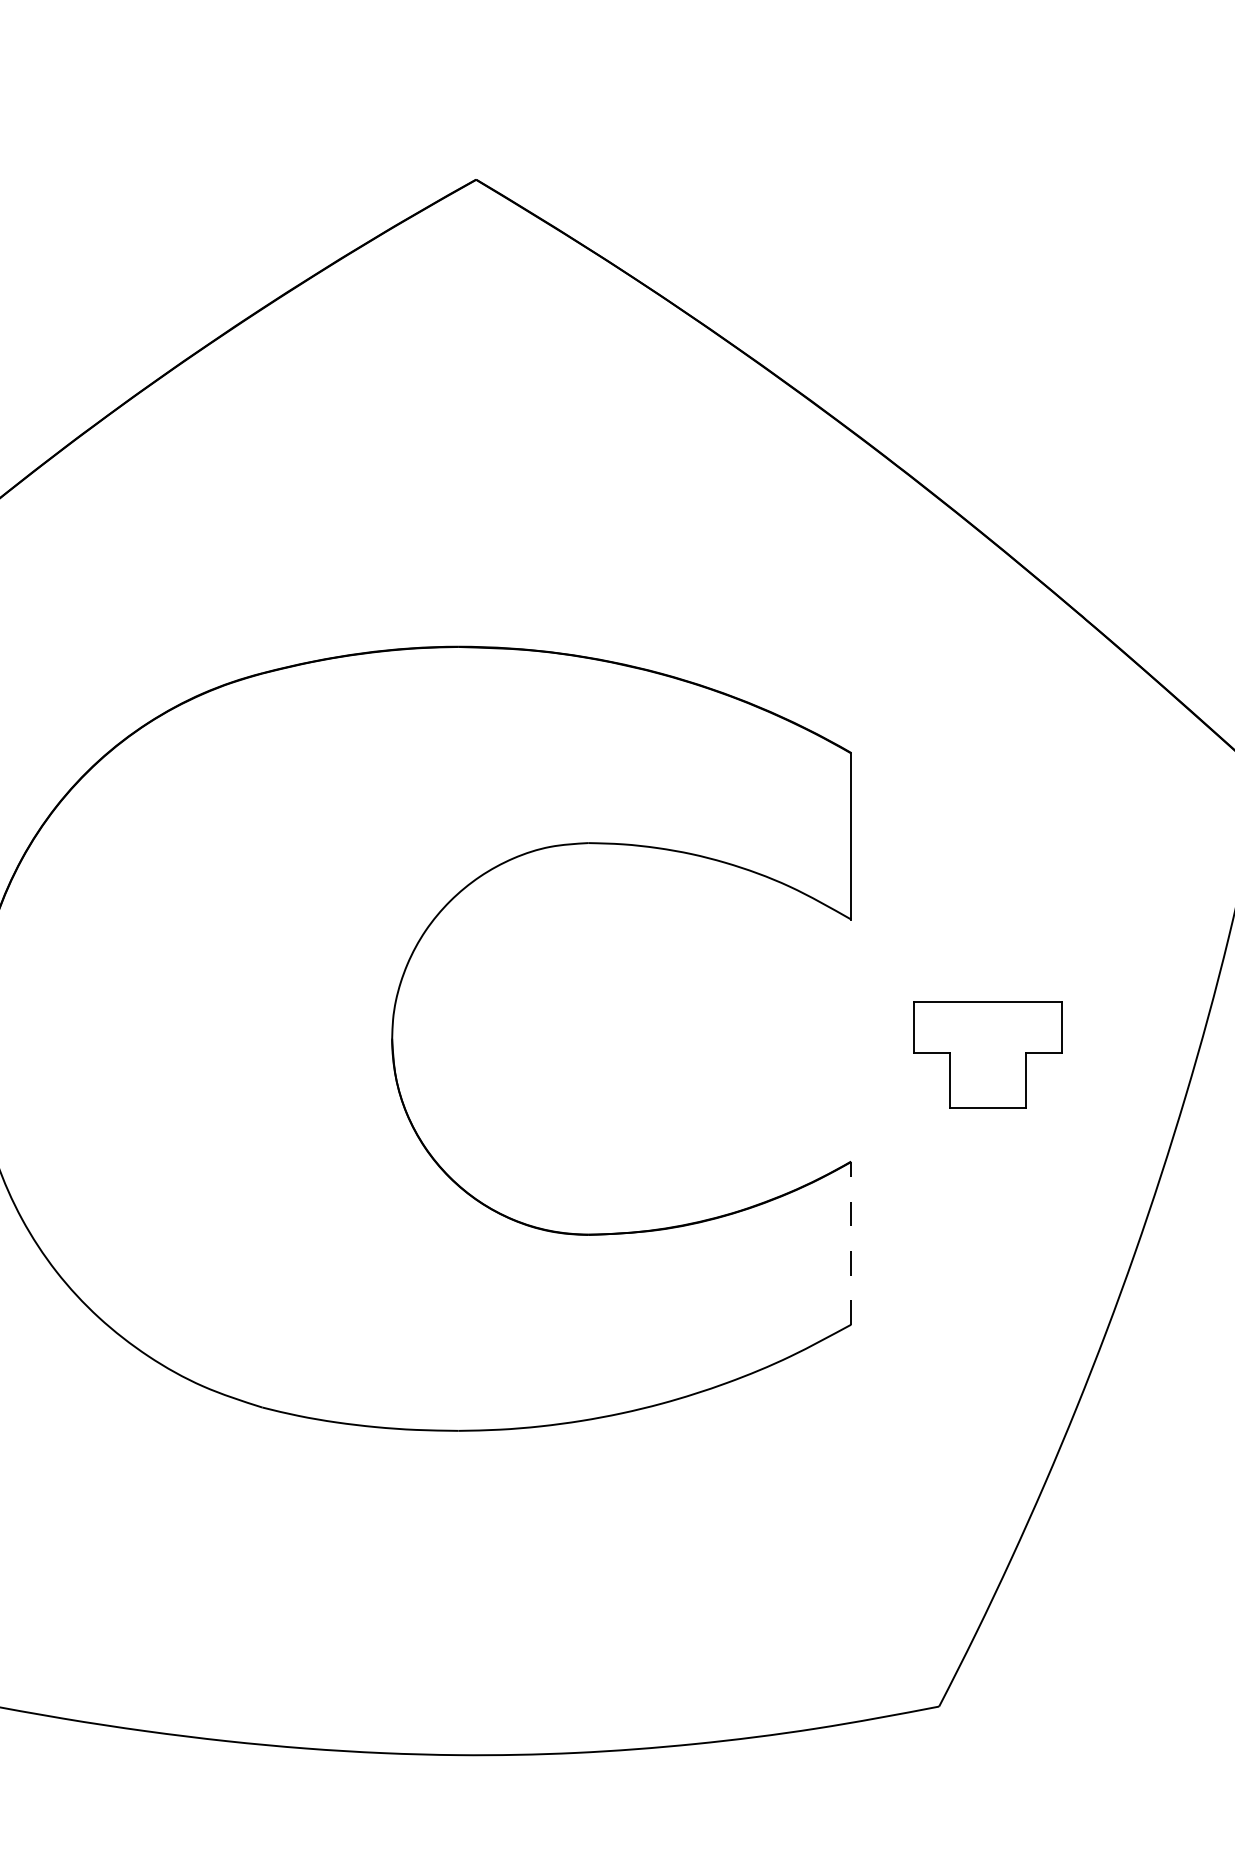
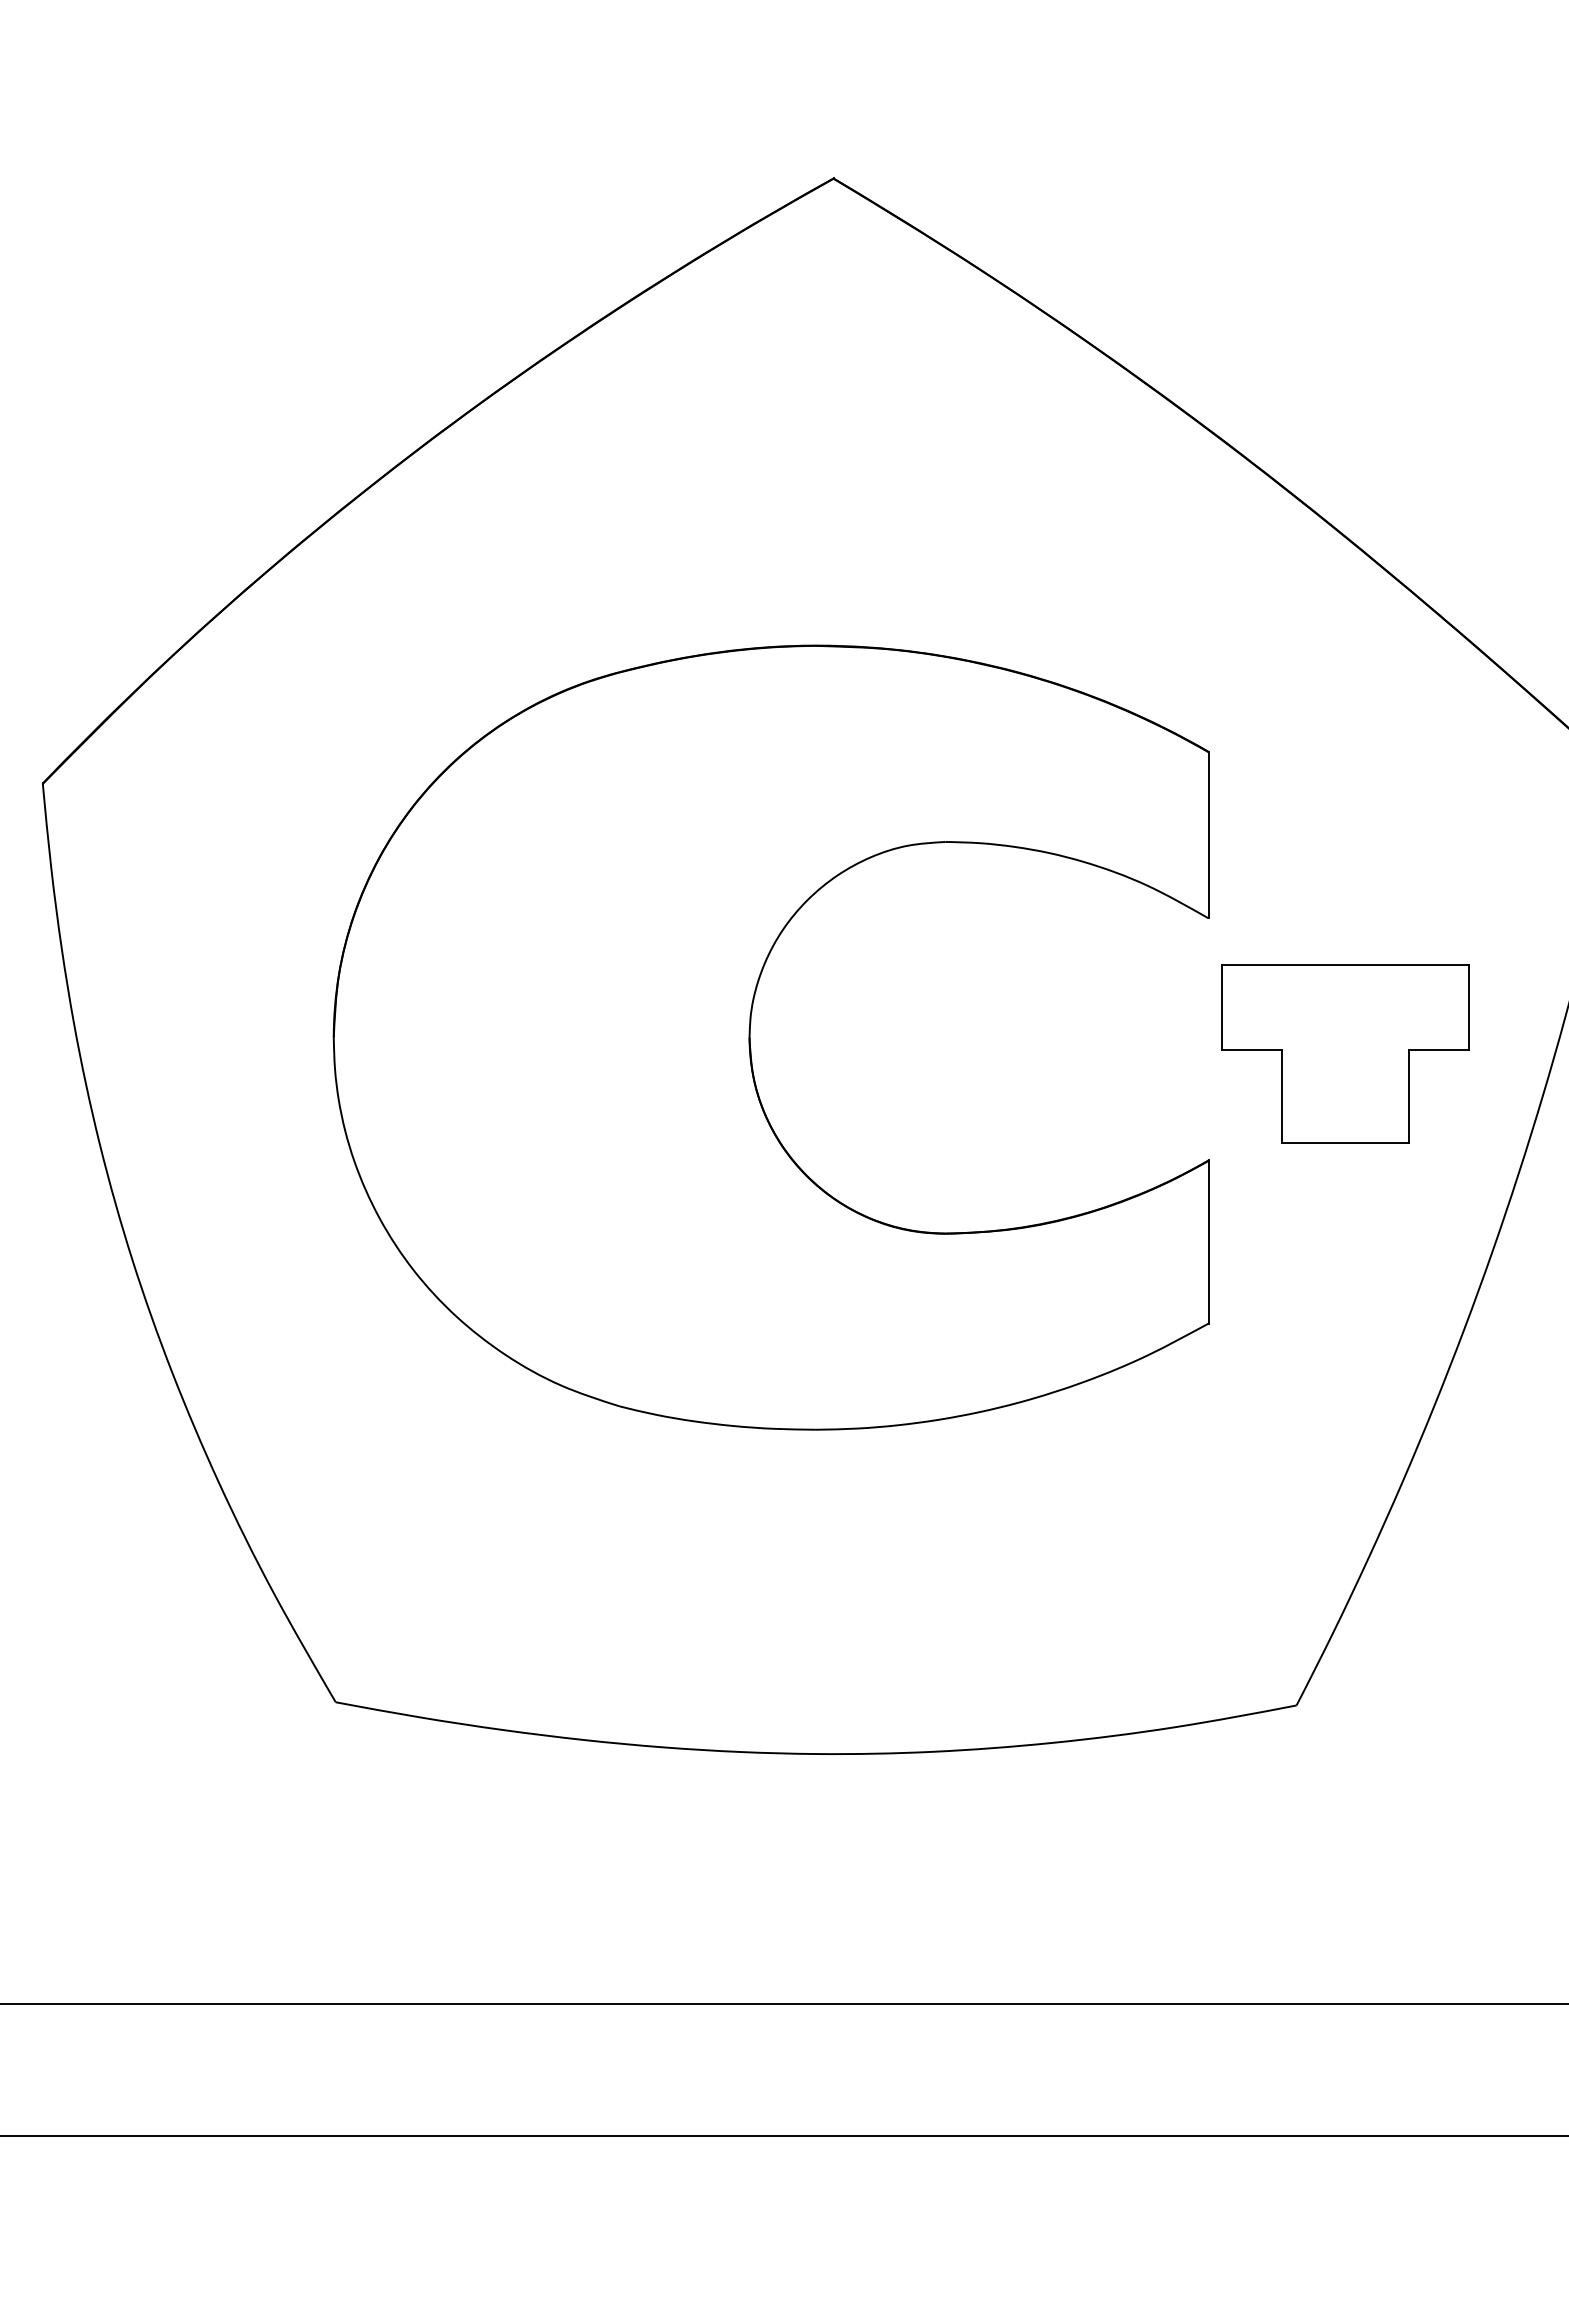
part: (988, 1054) -> (1345, 1053), size x1.67
line: (851, 1242) -> (1208, 1241), dashed -> solid

